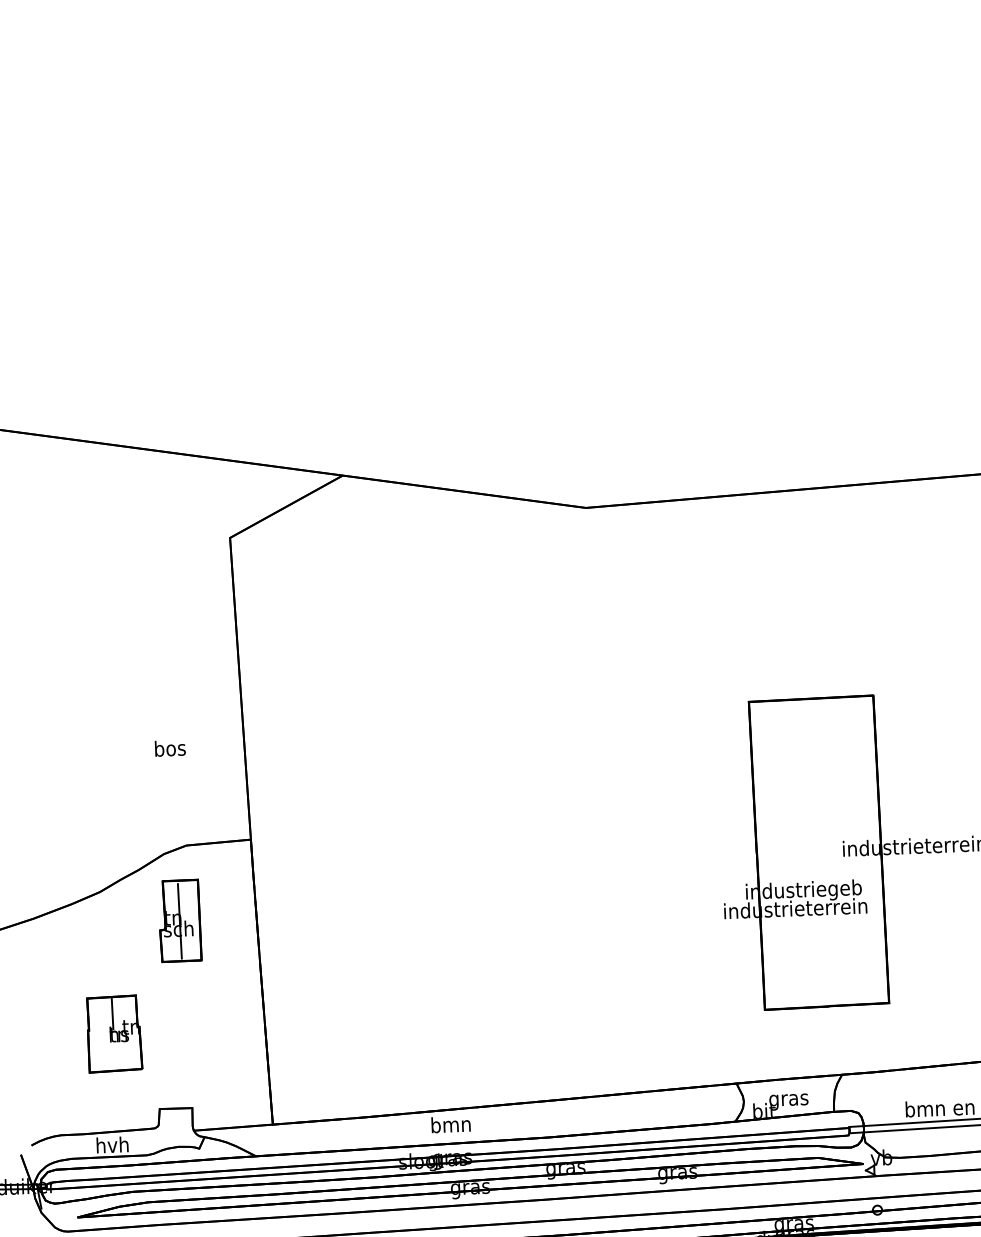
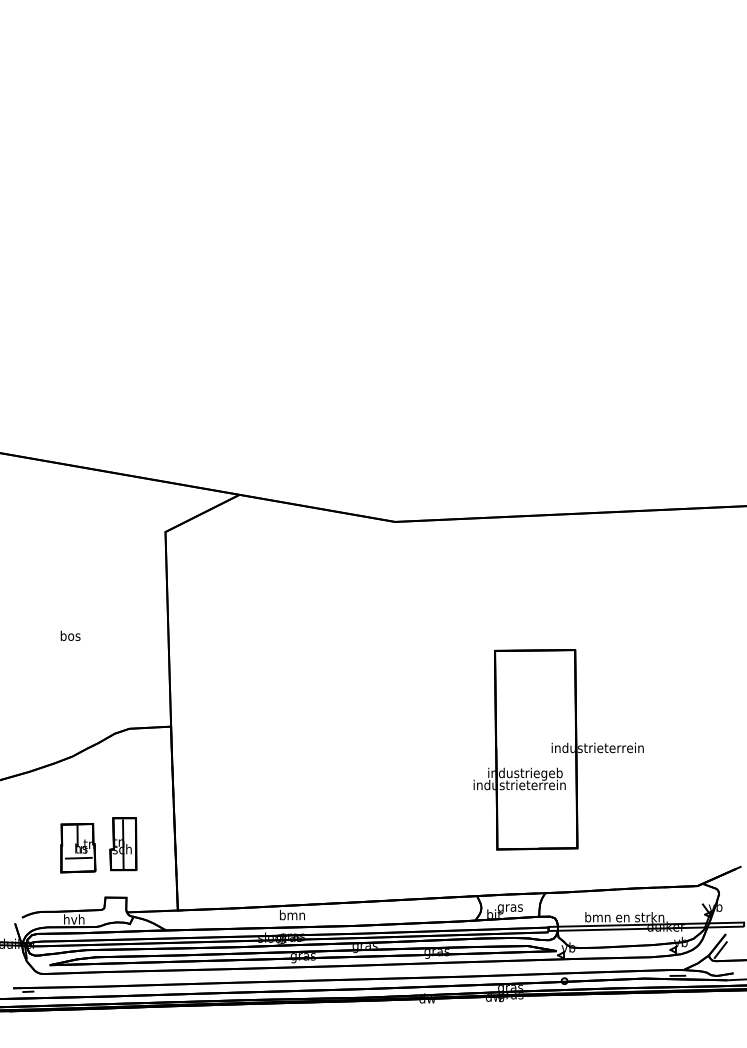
text: (170, 747) -> (70, 635), moved
part: (180, 921) -> (123, 844), moved
line: (115, 1048) -> (78, 857), added

